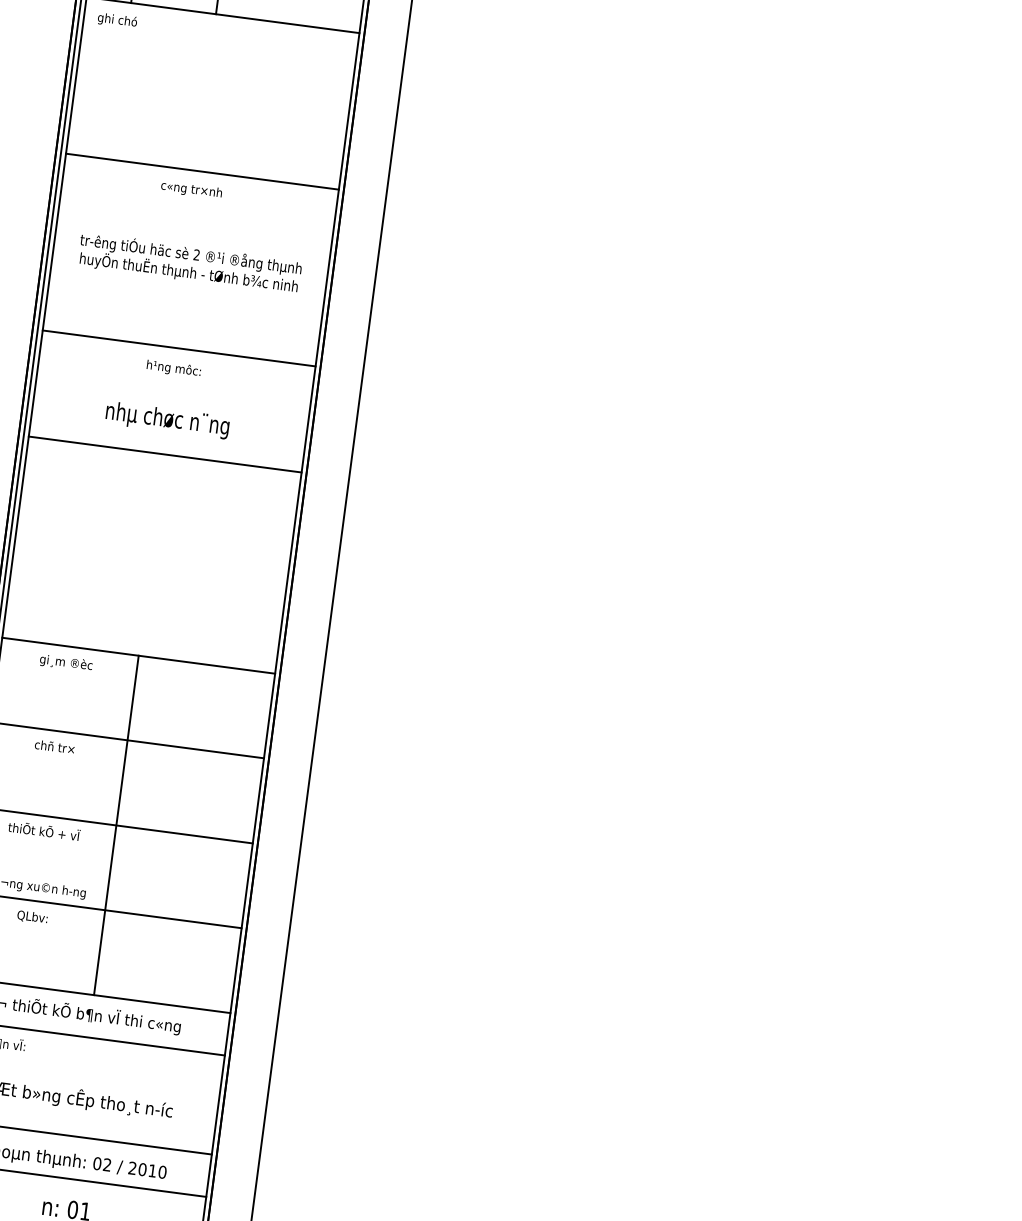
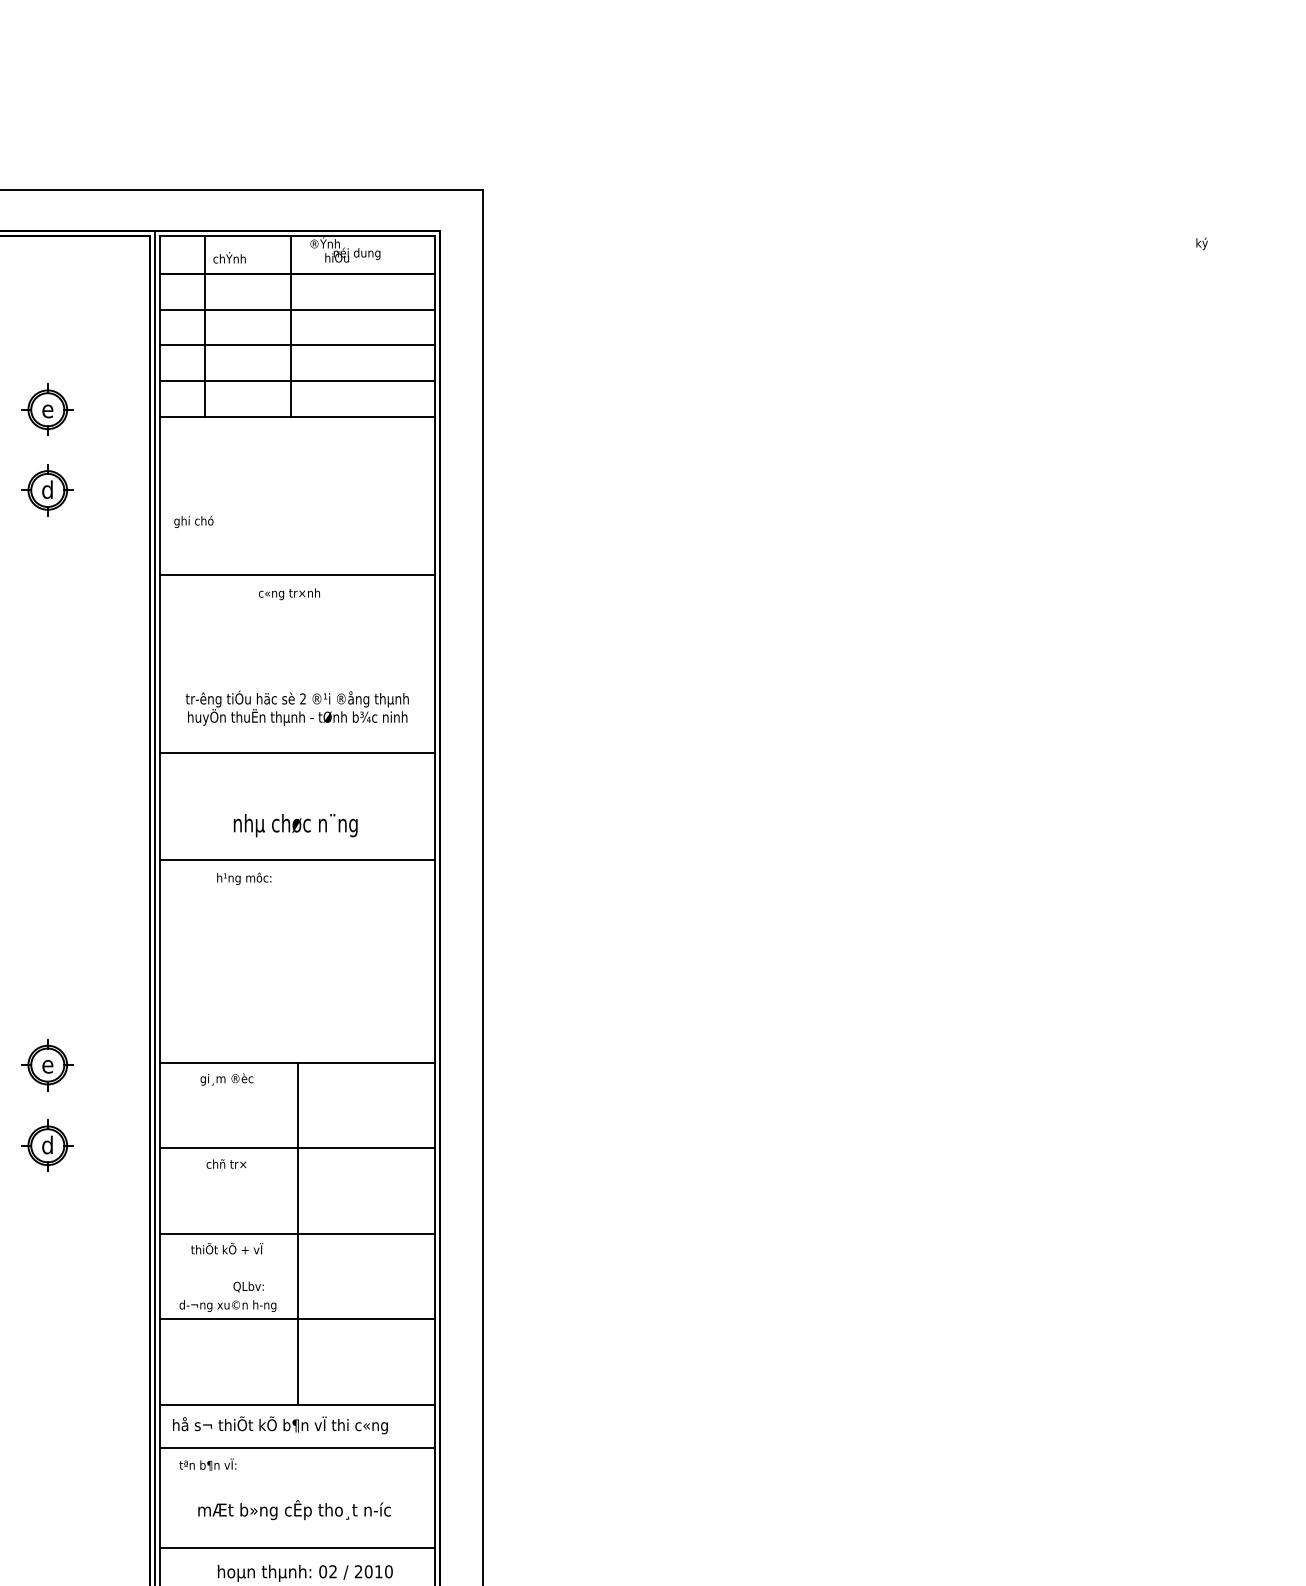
text: (117, 20) -> (193, 521), moved
text: (189, 262) -> (296, 707), moved
text: (174, 368) -> (244, 878), moved
text: (32, 916) -> (248, 1286), moved

